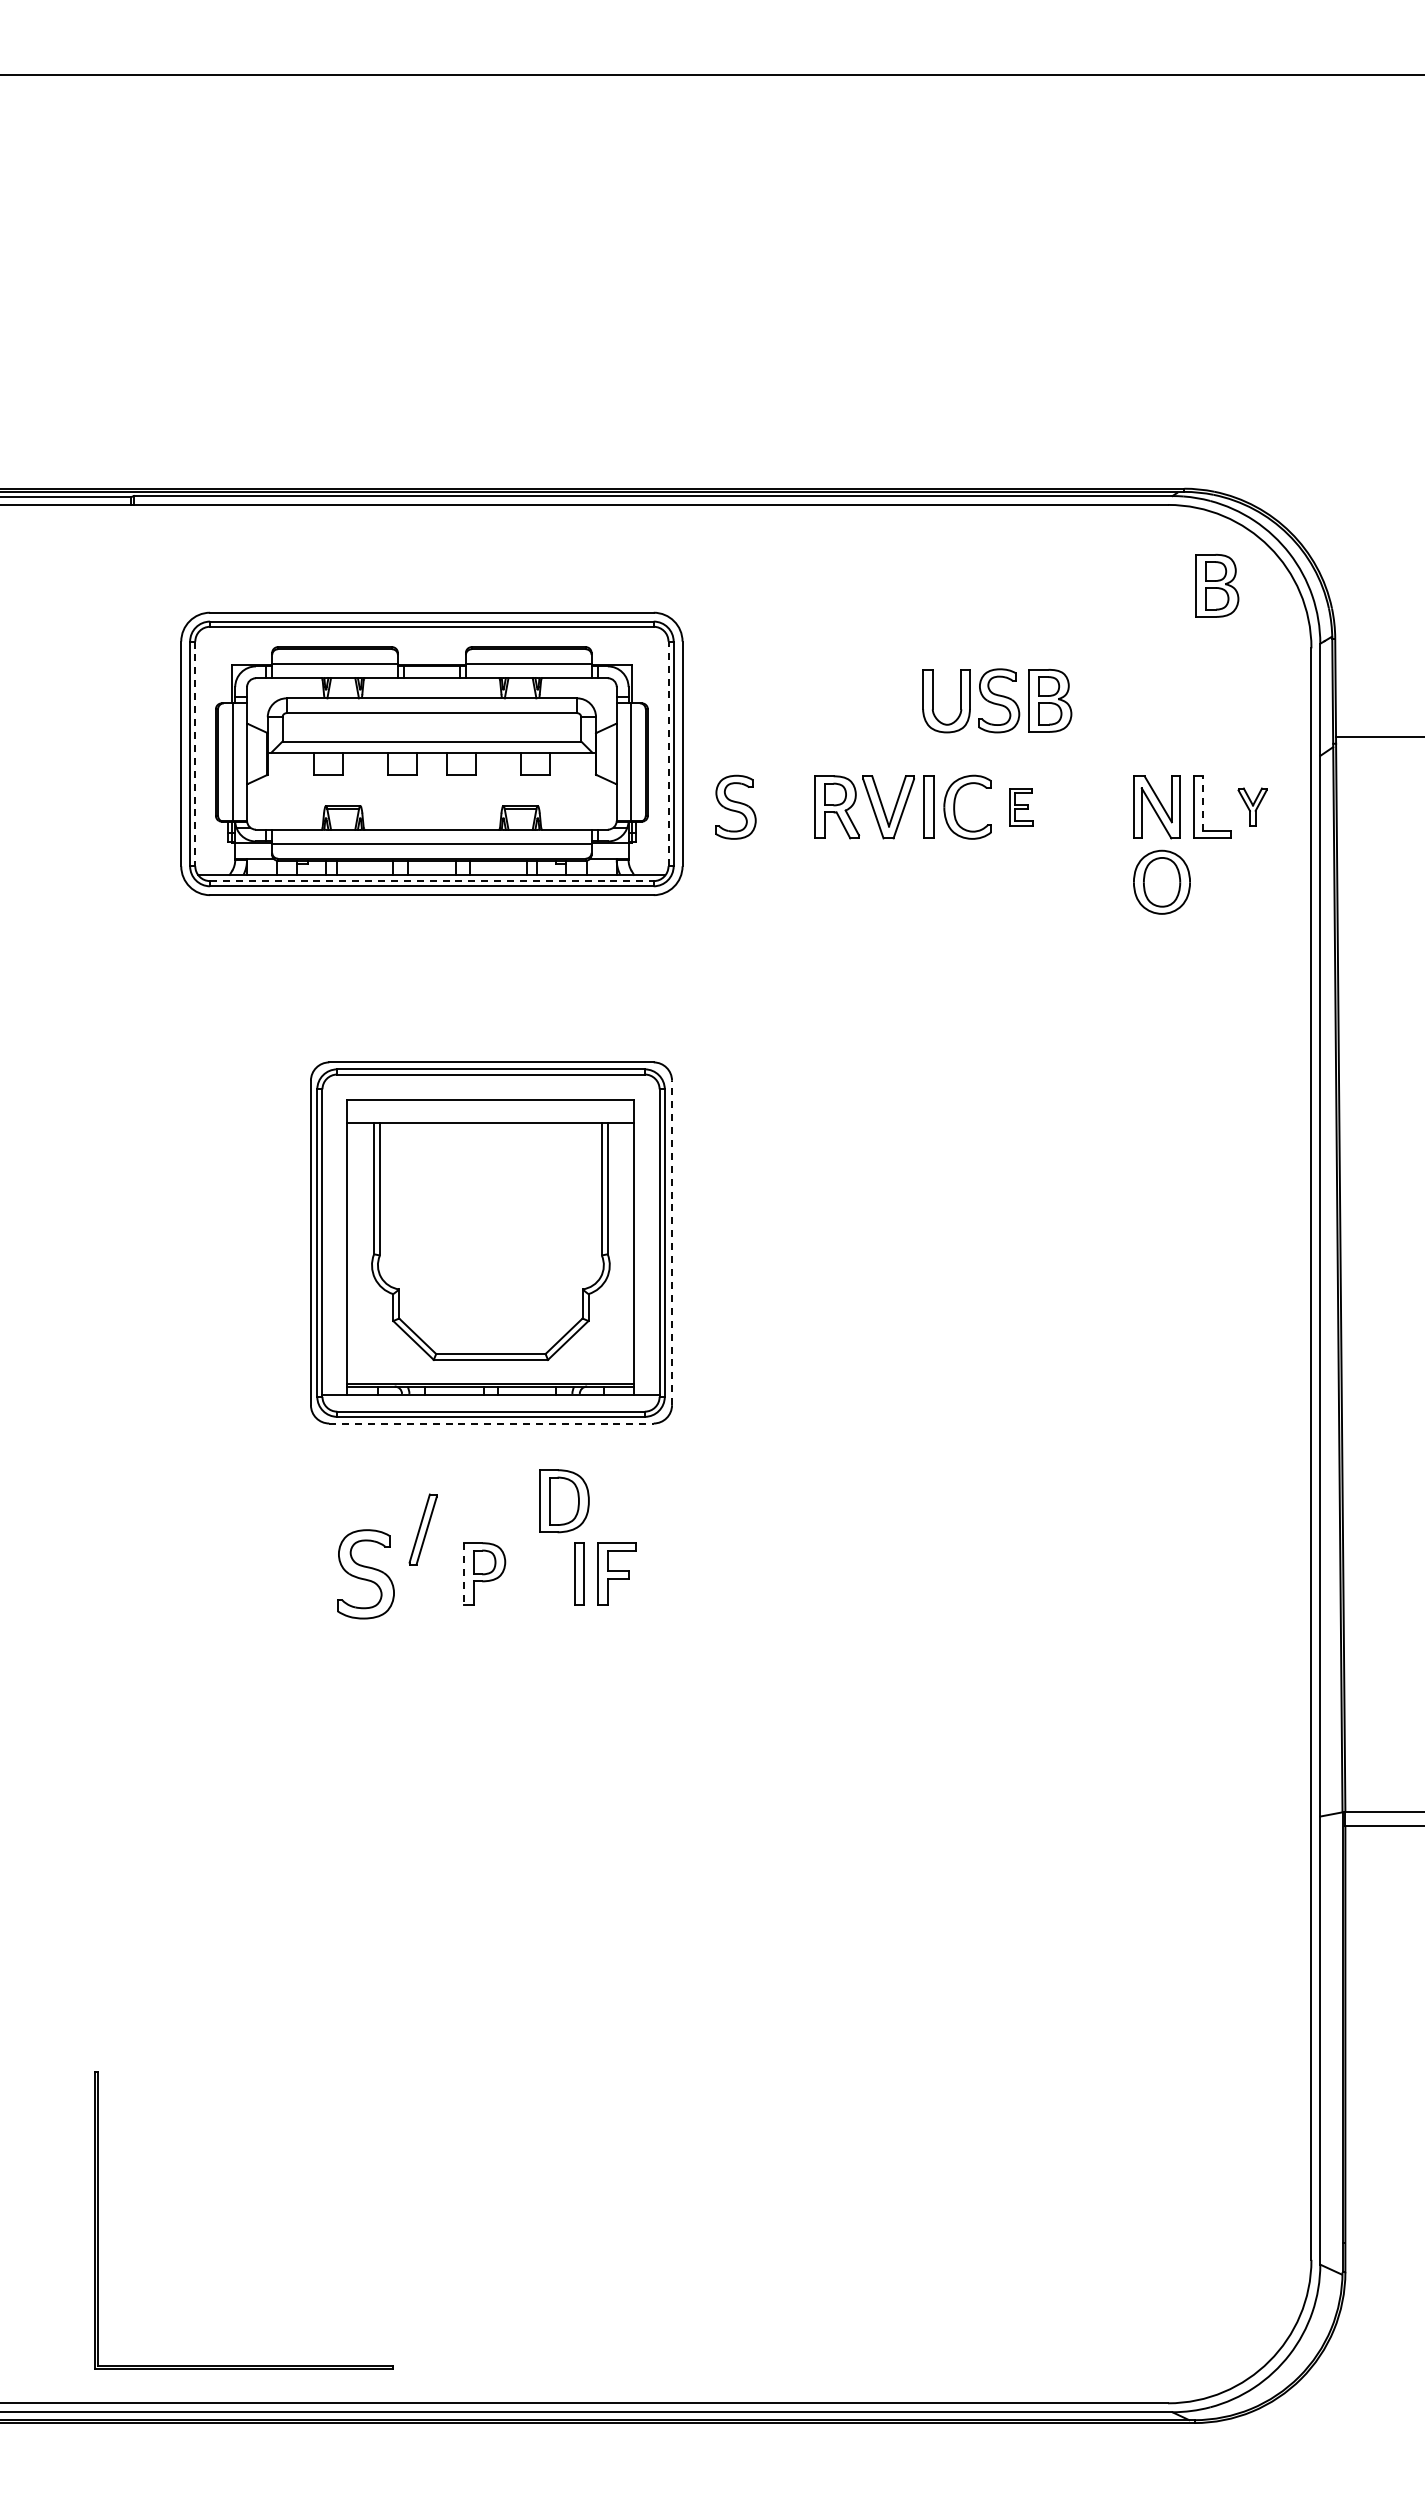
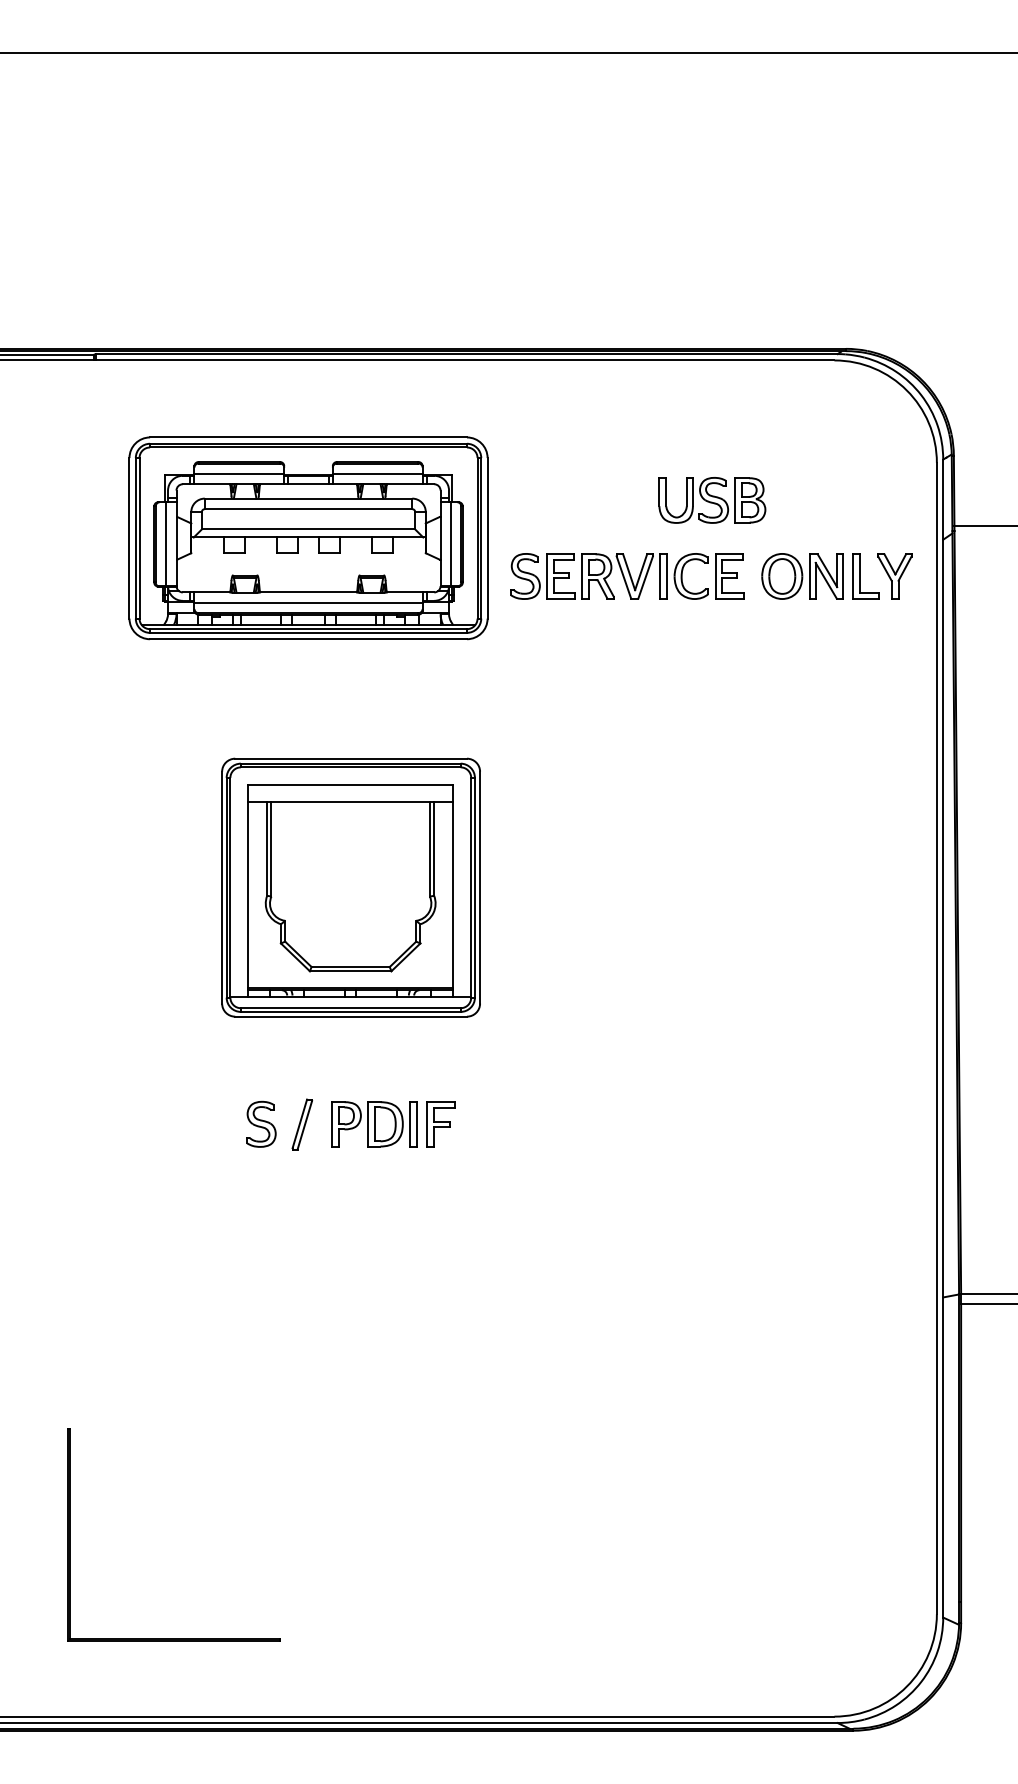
part: (1217, 585) -> (869, 417), removed
line: (668, 753) -> (477, 538), dashed -> solid
line: (195, 754) -> (139, 538), dashed -> solid
line: (1203, 803) -> (859, 573), dashed -> solid
part: (785, 806) -> (561, 575), added
part: (1021, 806) -> (729, 575), size x1.67
part: (1252, 806) -> (894, 575), size x1.67
line: (431, 881) -> (308, 629), dashed -> solid
part: (1161, 881) -> (781, 575), moved
line: (672, 1242) -> (480, 887), dashed -> solid
line: (492, 1423) -> (351, 1016), dashed -> solid
part: (564, 1501) -> (385, 1124), moved
part: (422, 1529) -> (301, 1124), moved
part: (365, 1573) -> (261, 1123), size x0.71
line: (464, 1574) -> (331, 1124), dashed -> solid
part: (98, 2220) -> (70, 1534), moved

